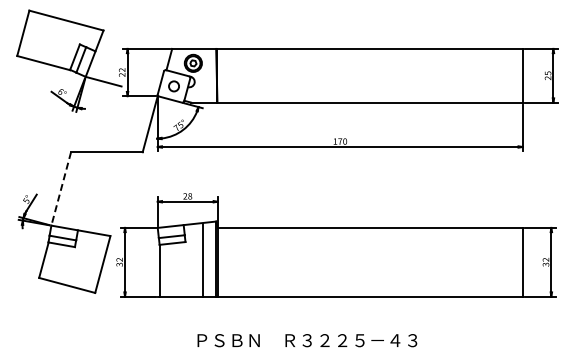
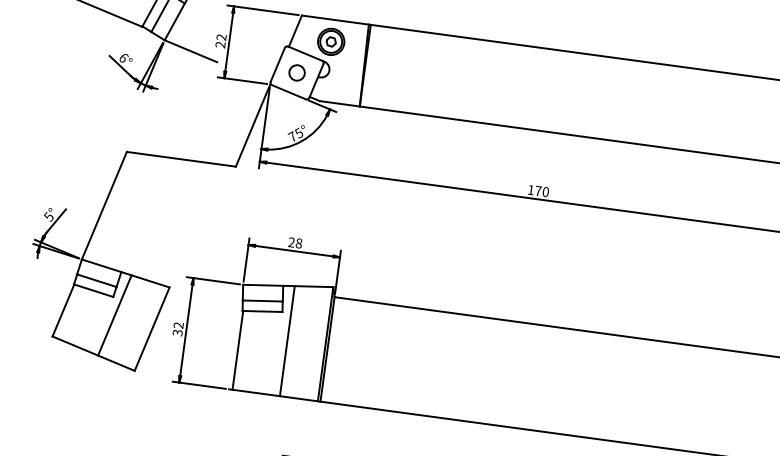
line: (61, 189) -> (104, 206), dashed -> solid
line: (77, 258) -> (114, 314), added
line: (203, 260) -> (287, 341), moved

